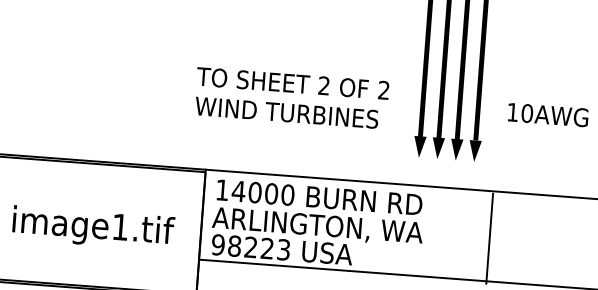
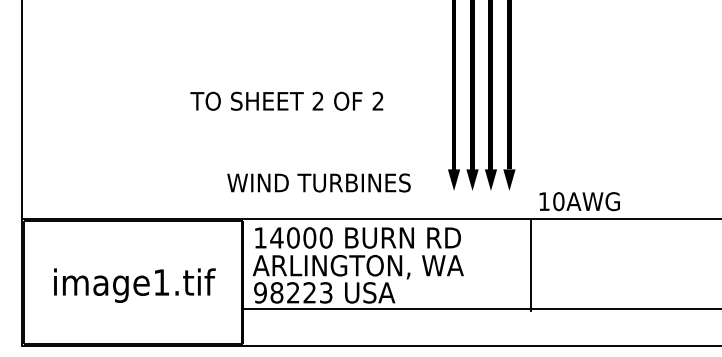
text: (292, 82) -> (286, 100), moved
text: (286, 112) -> (318, 182), moved
text: (547, 114) -> (579, 201), moved

